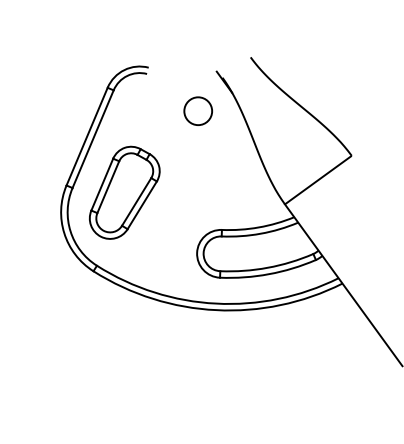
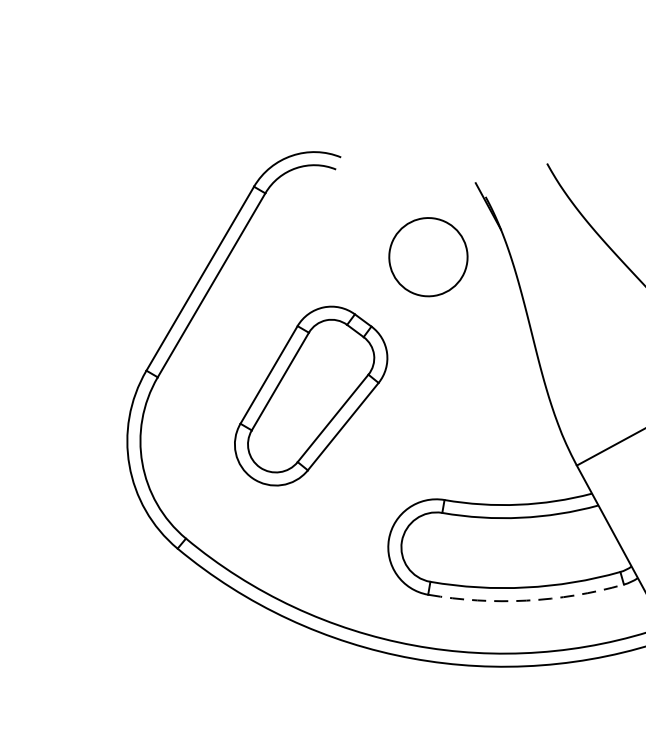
circle: (198, 111) -> (428, 257), size x1.4
part: (124, 192) -> (311, 396), moved
arc: (268, 274) -> (525, 601), solid -> dashed

